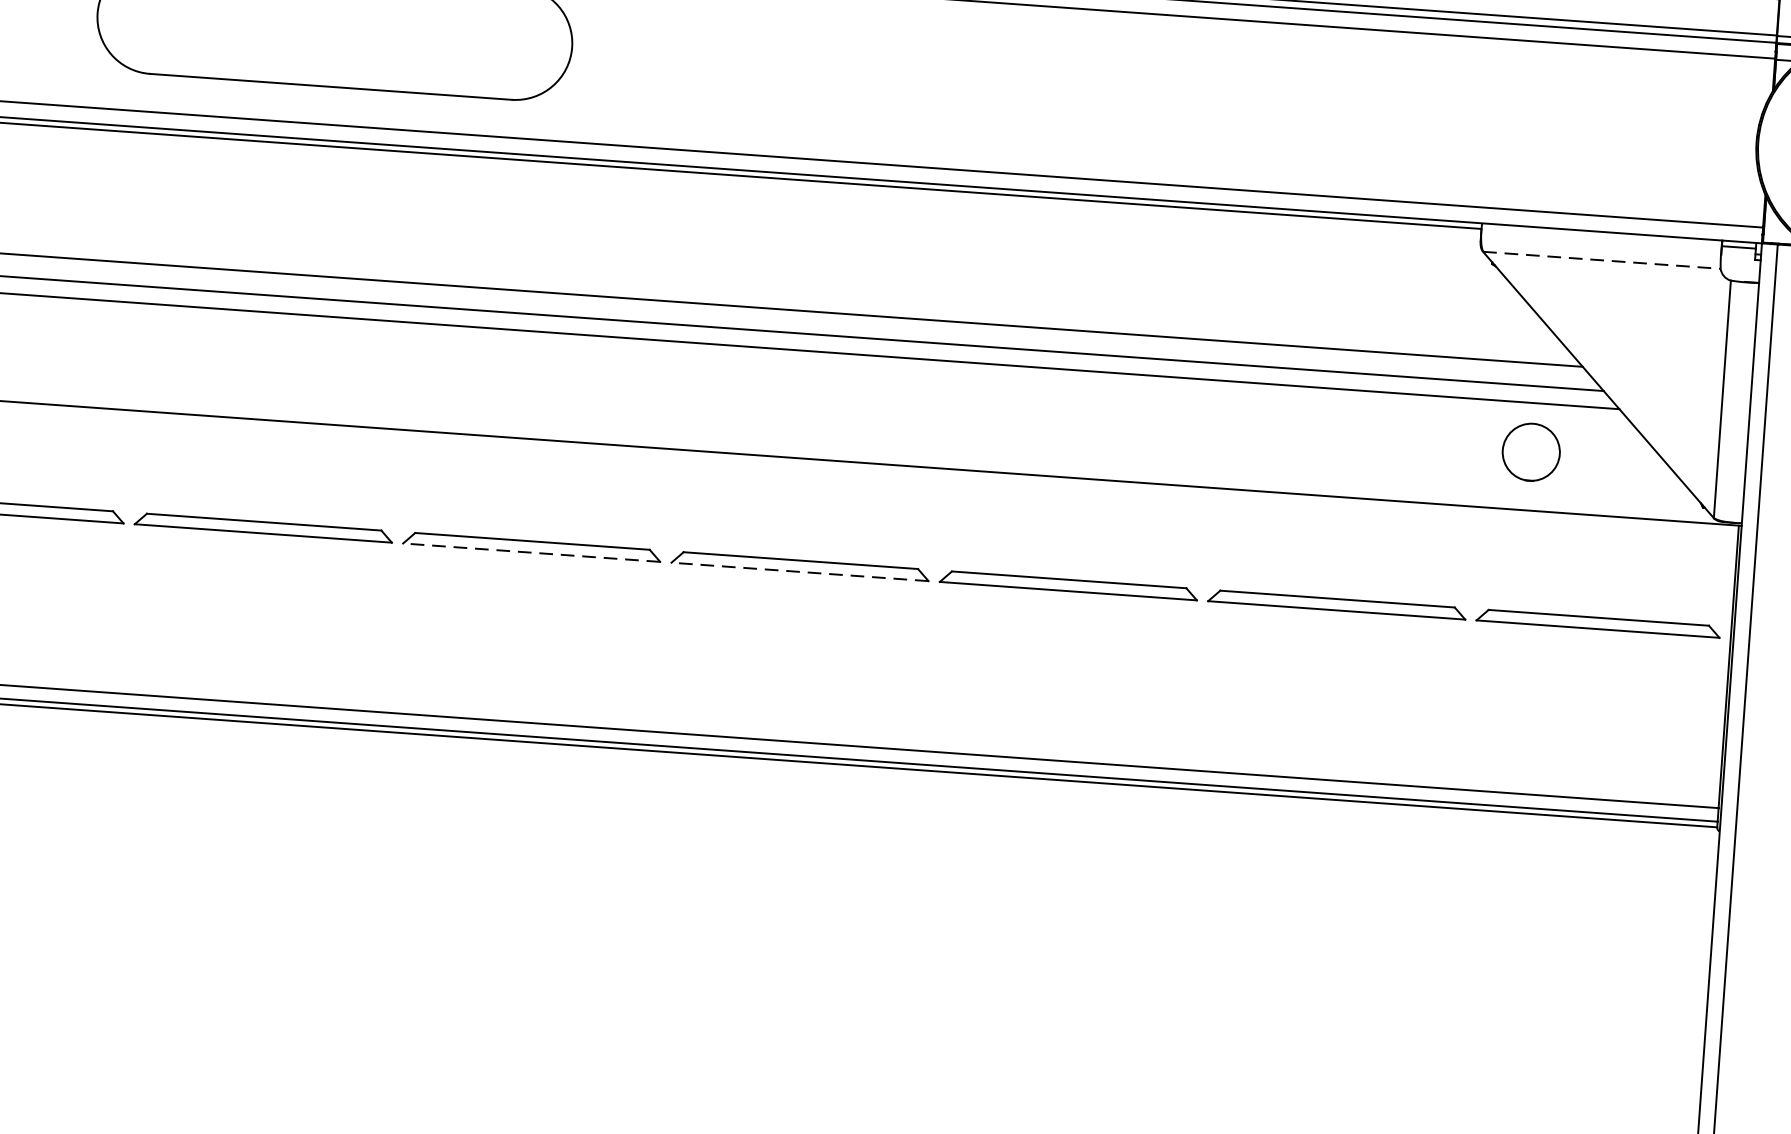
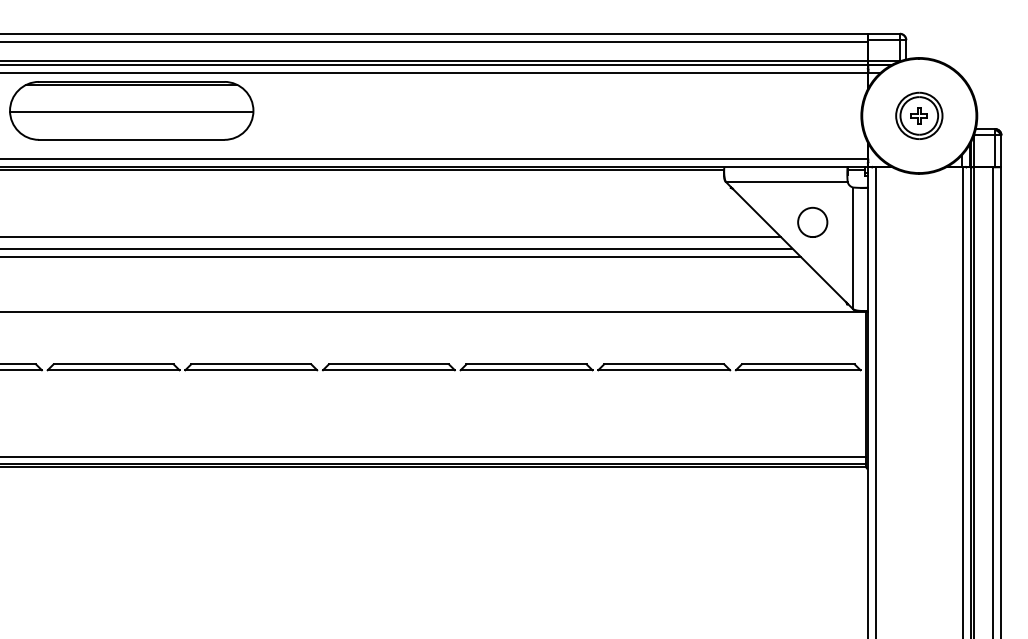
line: (334, 33) -> (131, 112), added
line: (1601, 259) -> (786, 181), dashed -> solid
circle: (1530, 450) -> (812, 221), moved
line: (532, 553) -> (251, 370), dashed -> solid
line: (799, 572) -> (388, 370), dashed -> solid

